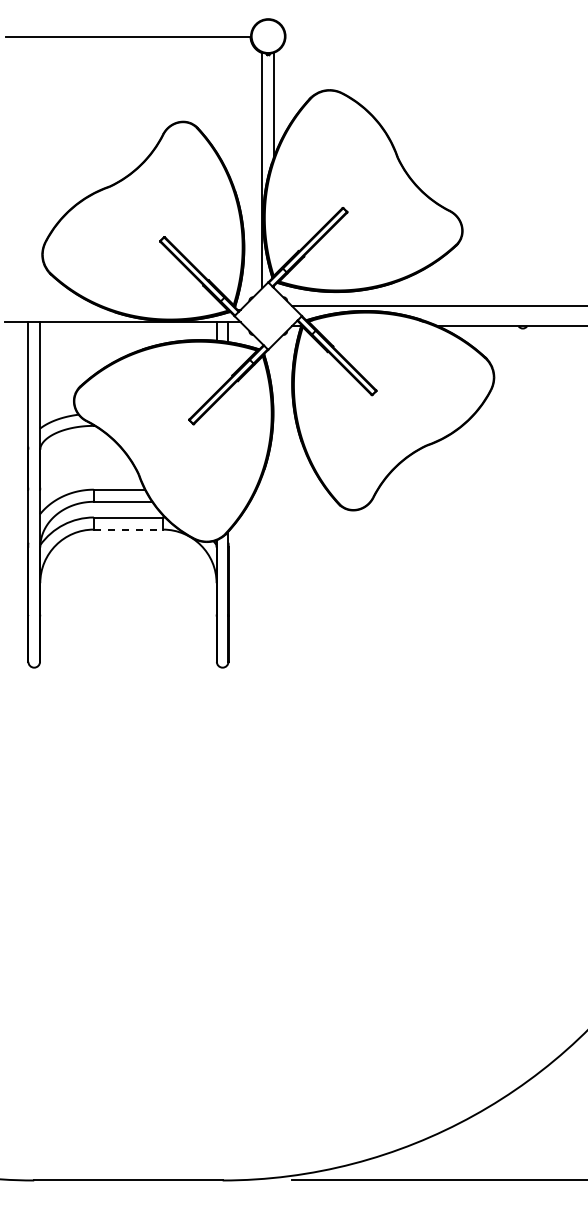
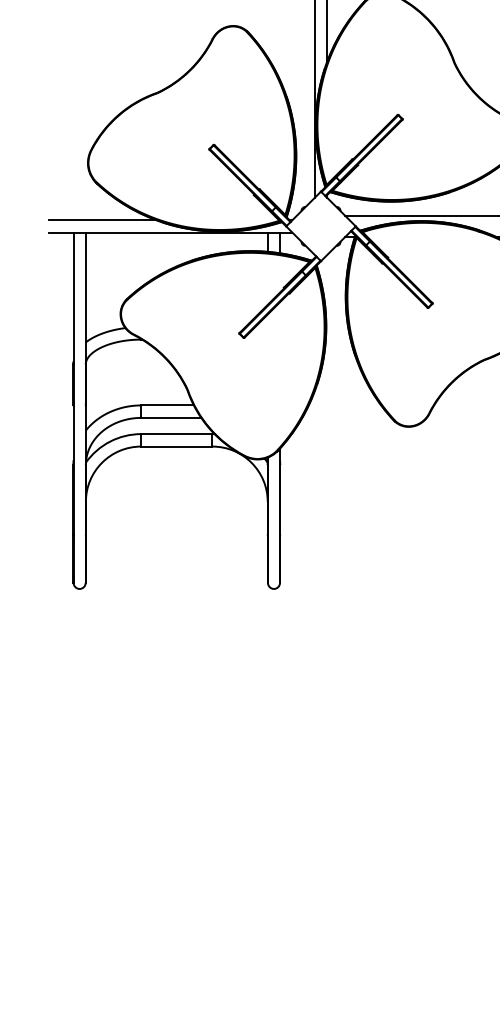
line: (56, 310) -> (102, 220), added
line: (128, 529) -> (176, 446), dashed -> solid

